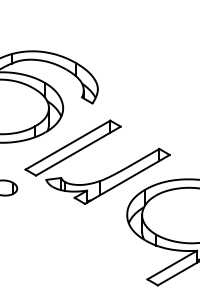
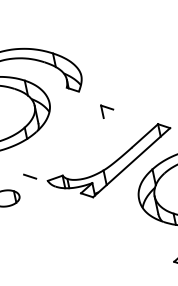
line: (67, 144) -> (61, 139), removed
line: (78, 150) -> (74, 143), removed

